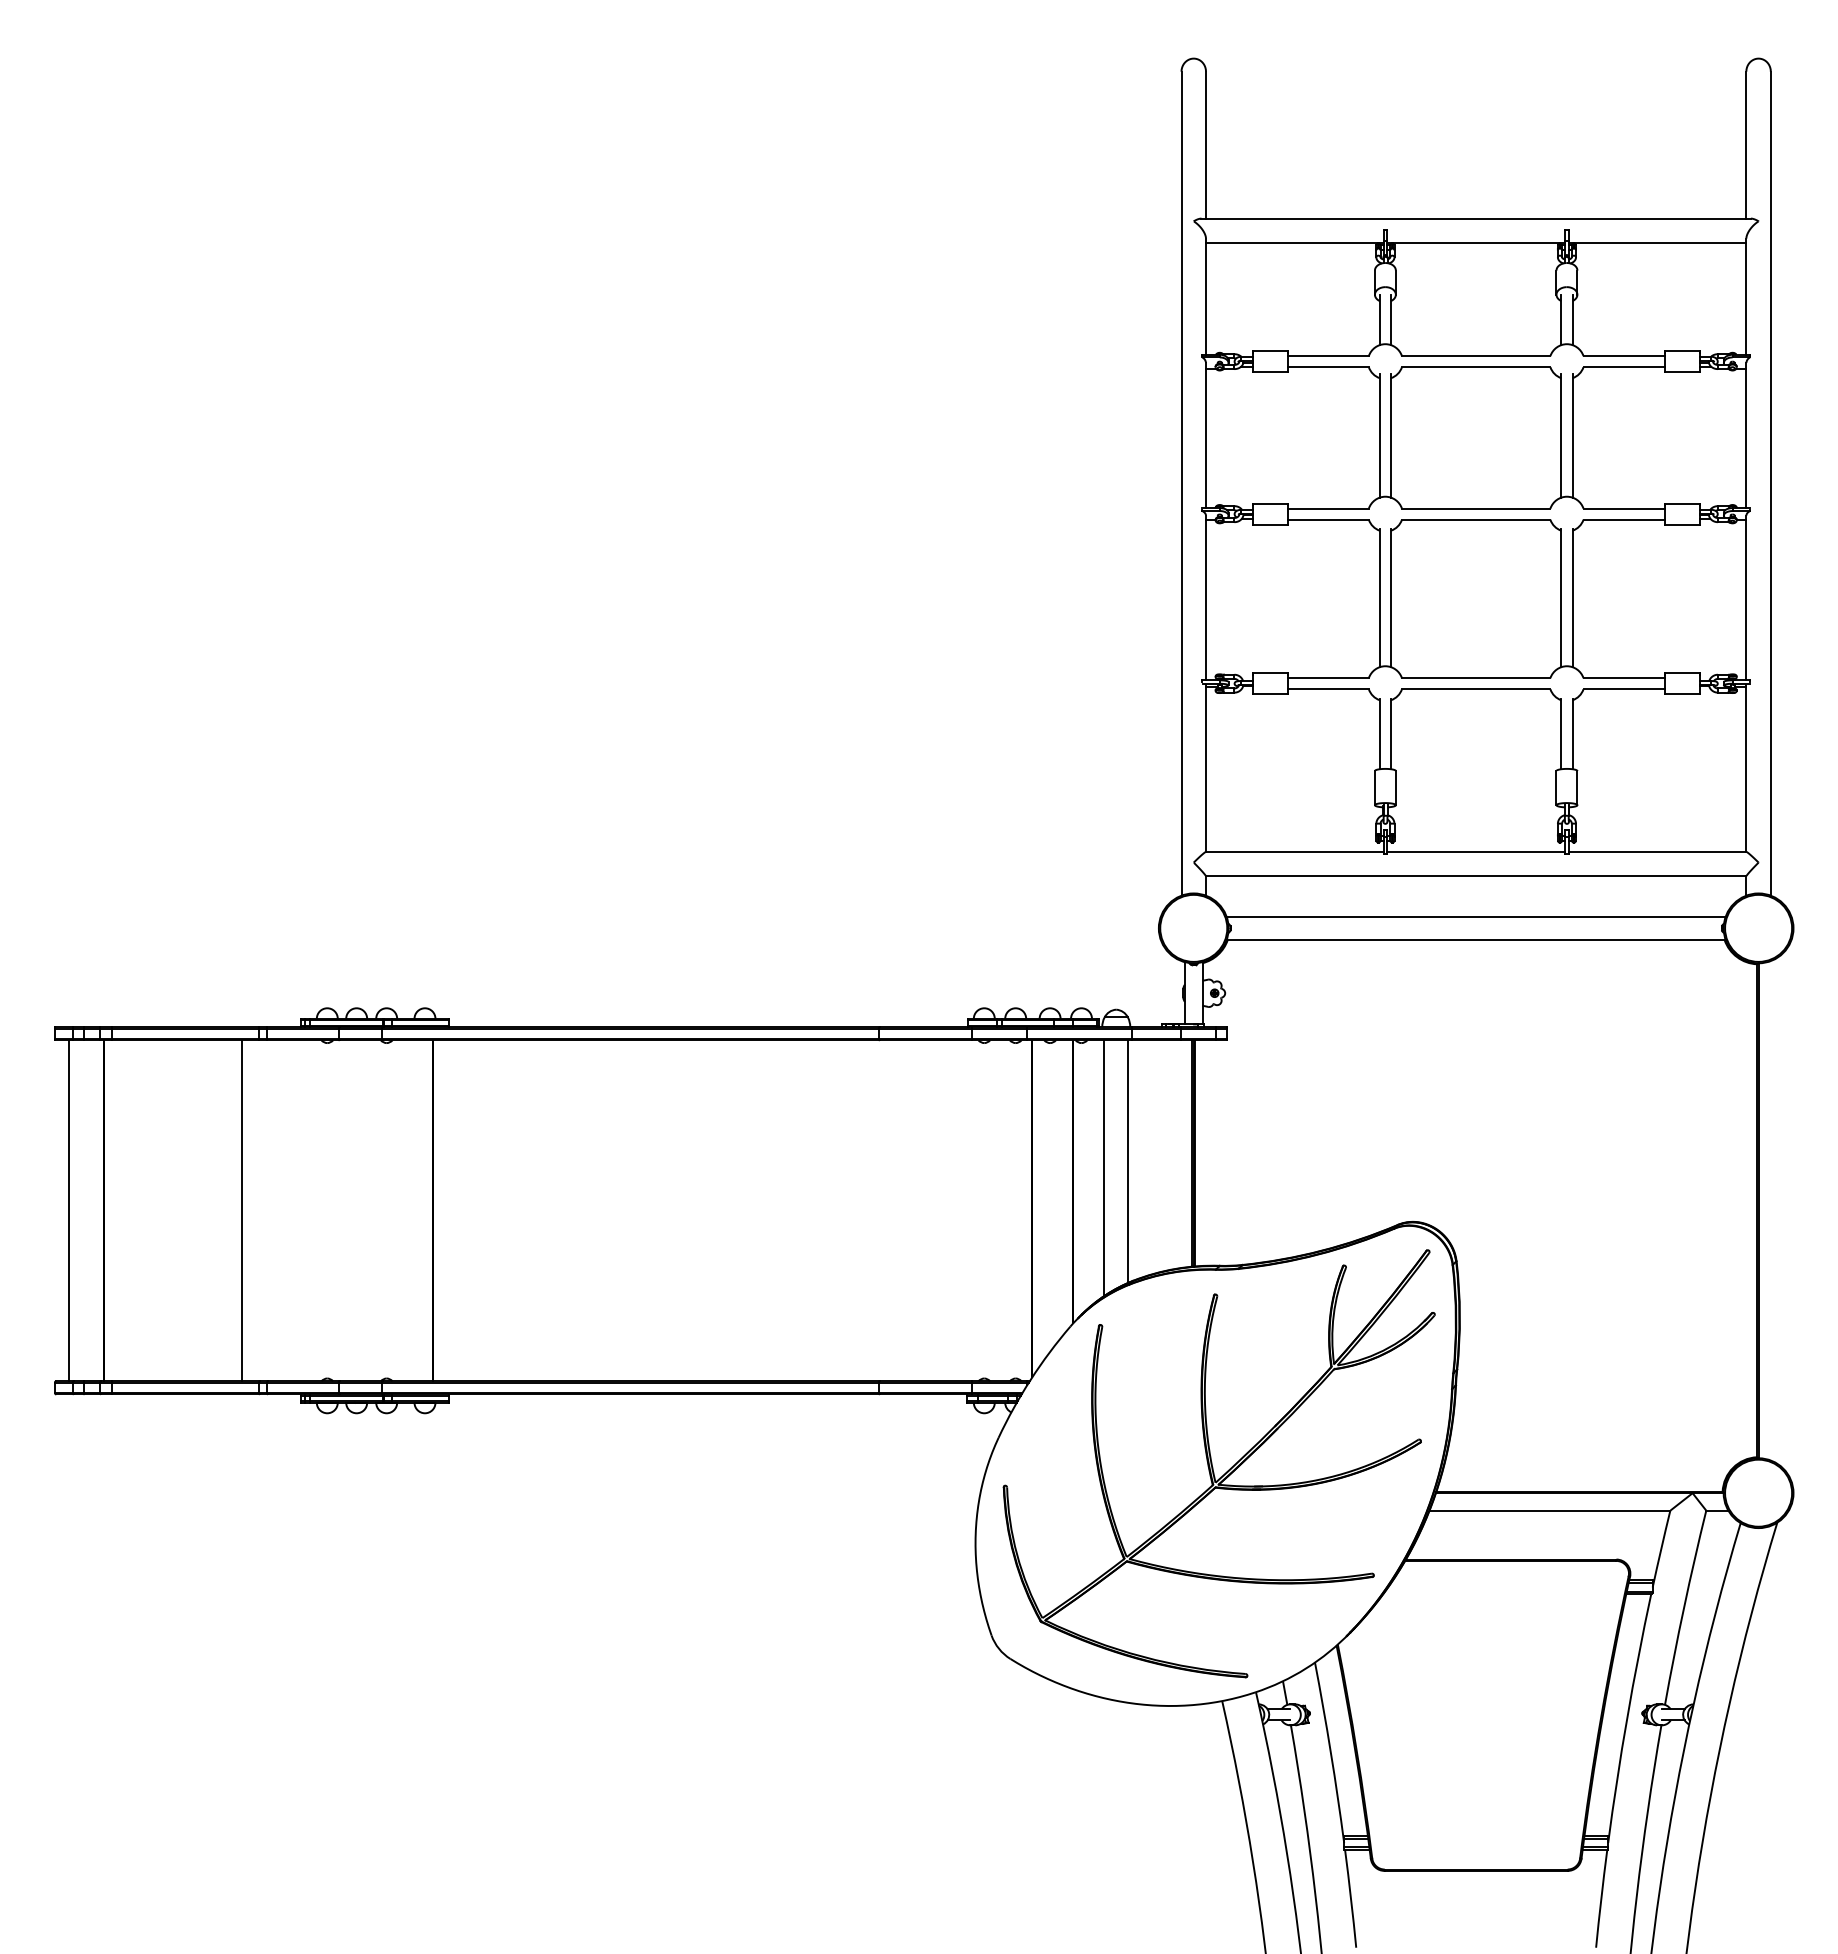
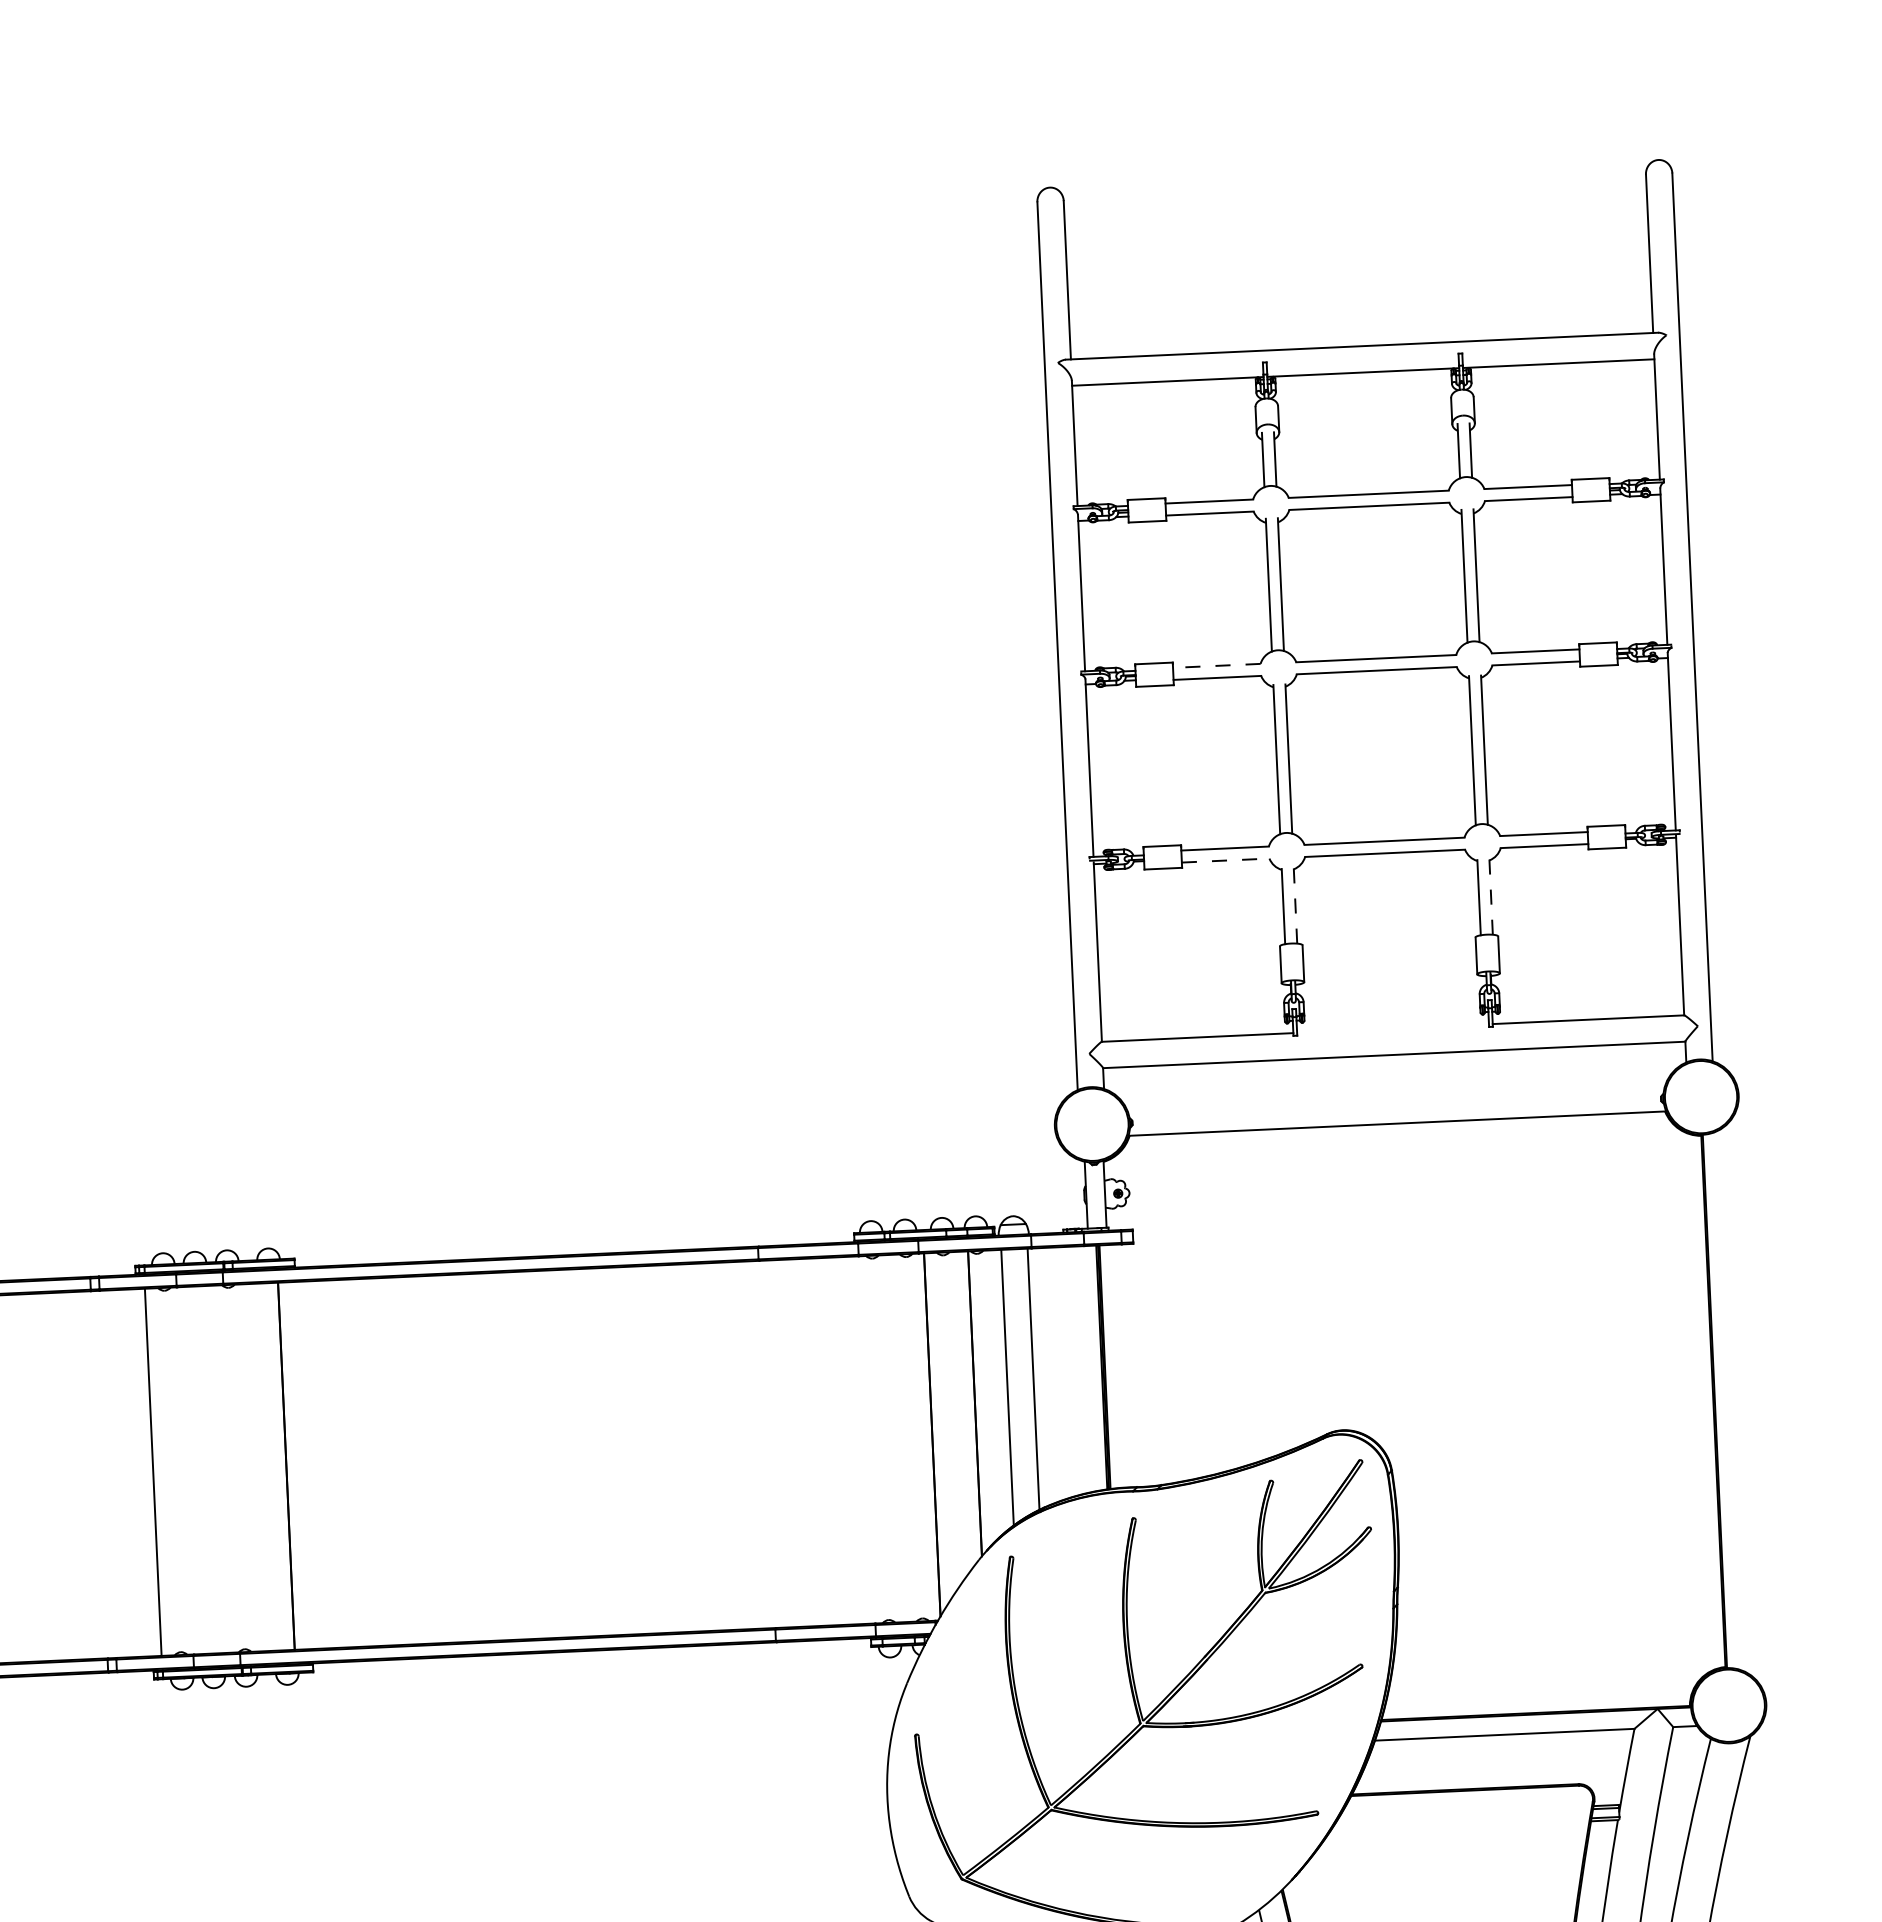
line: (1328, 508) -> (1217, 665), solid -> dashed
line: (1328, 689) -> (1225, 860), solid -> dashed
line: (1391, 734) -> (1296, 906), solid -> dashed
line: (1572, 734) -> (1491, 897), solid -> dashed
line: (1476, 851) -> (1393, 1028), removed
line: (1475, 916) -> (1395, 1098), removed
line: (242, 1210) -> (153, 1472), moved

